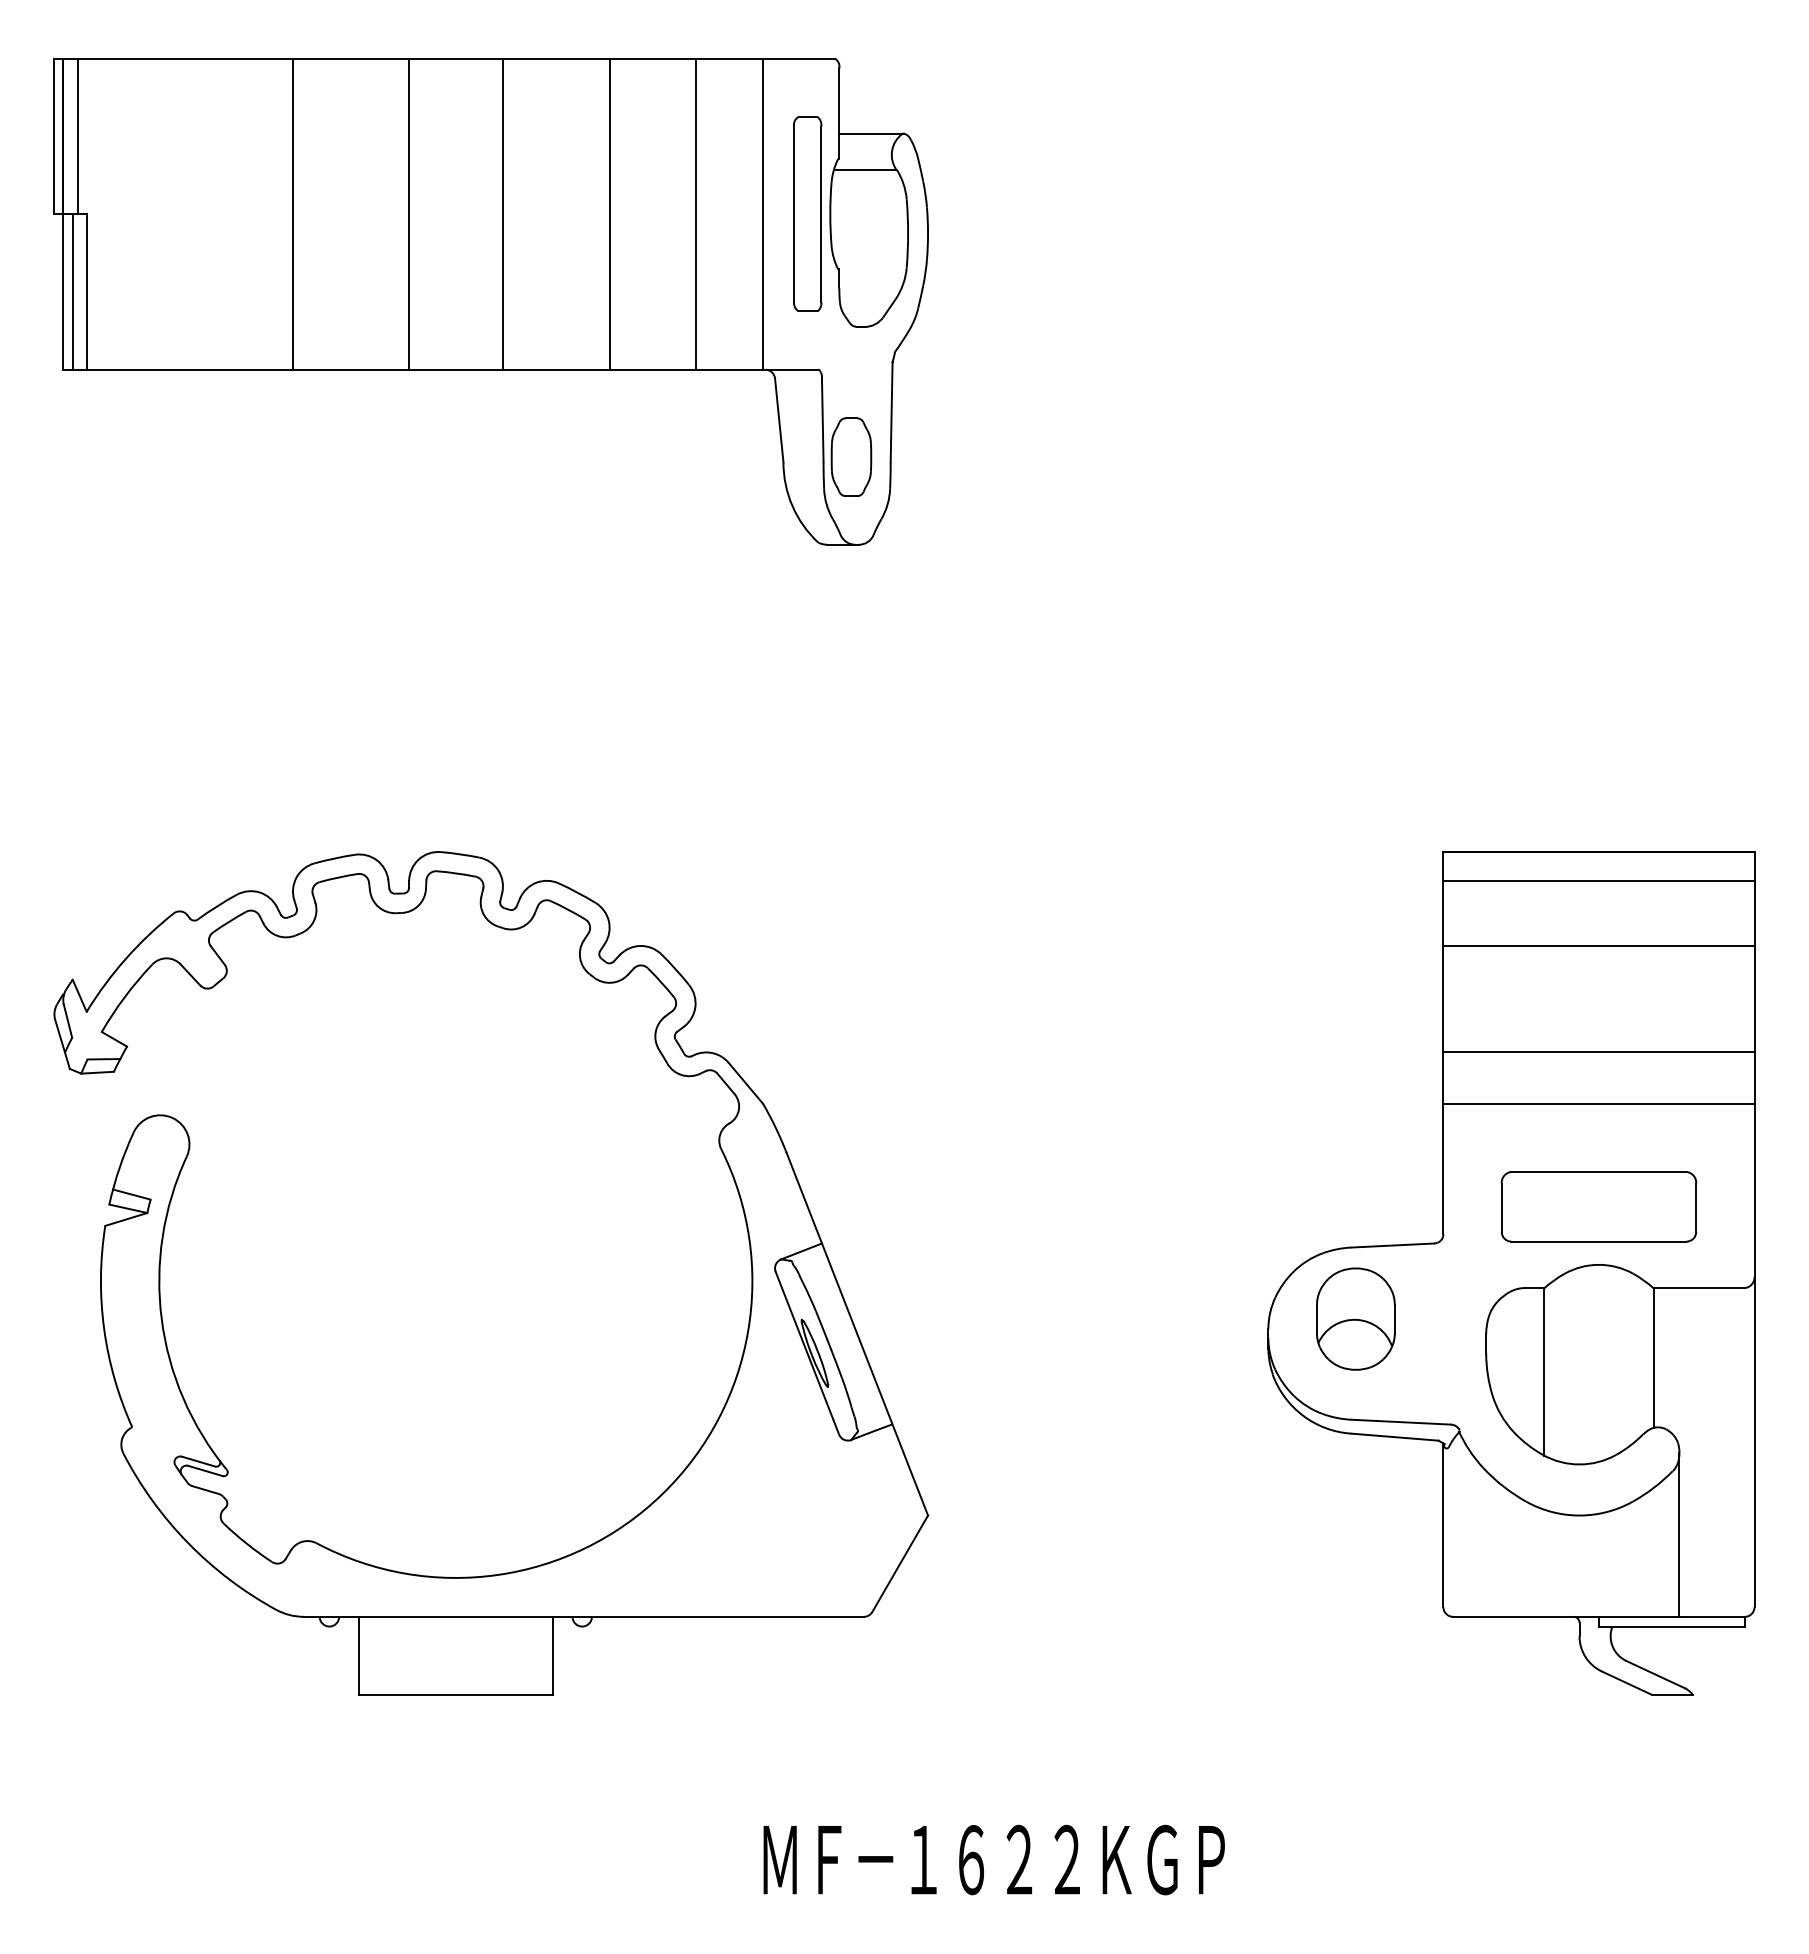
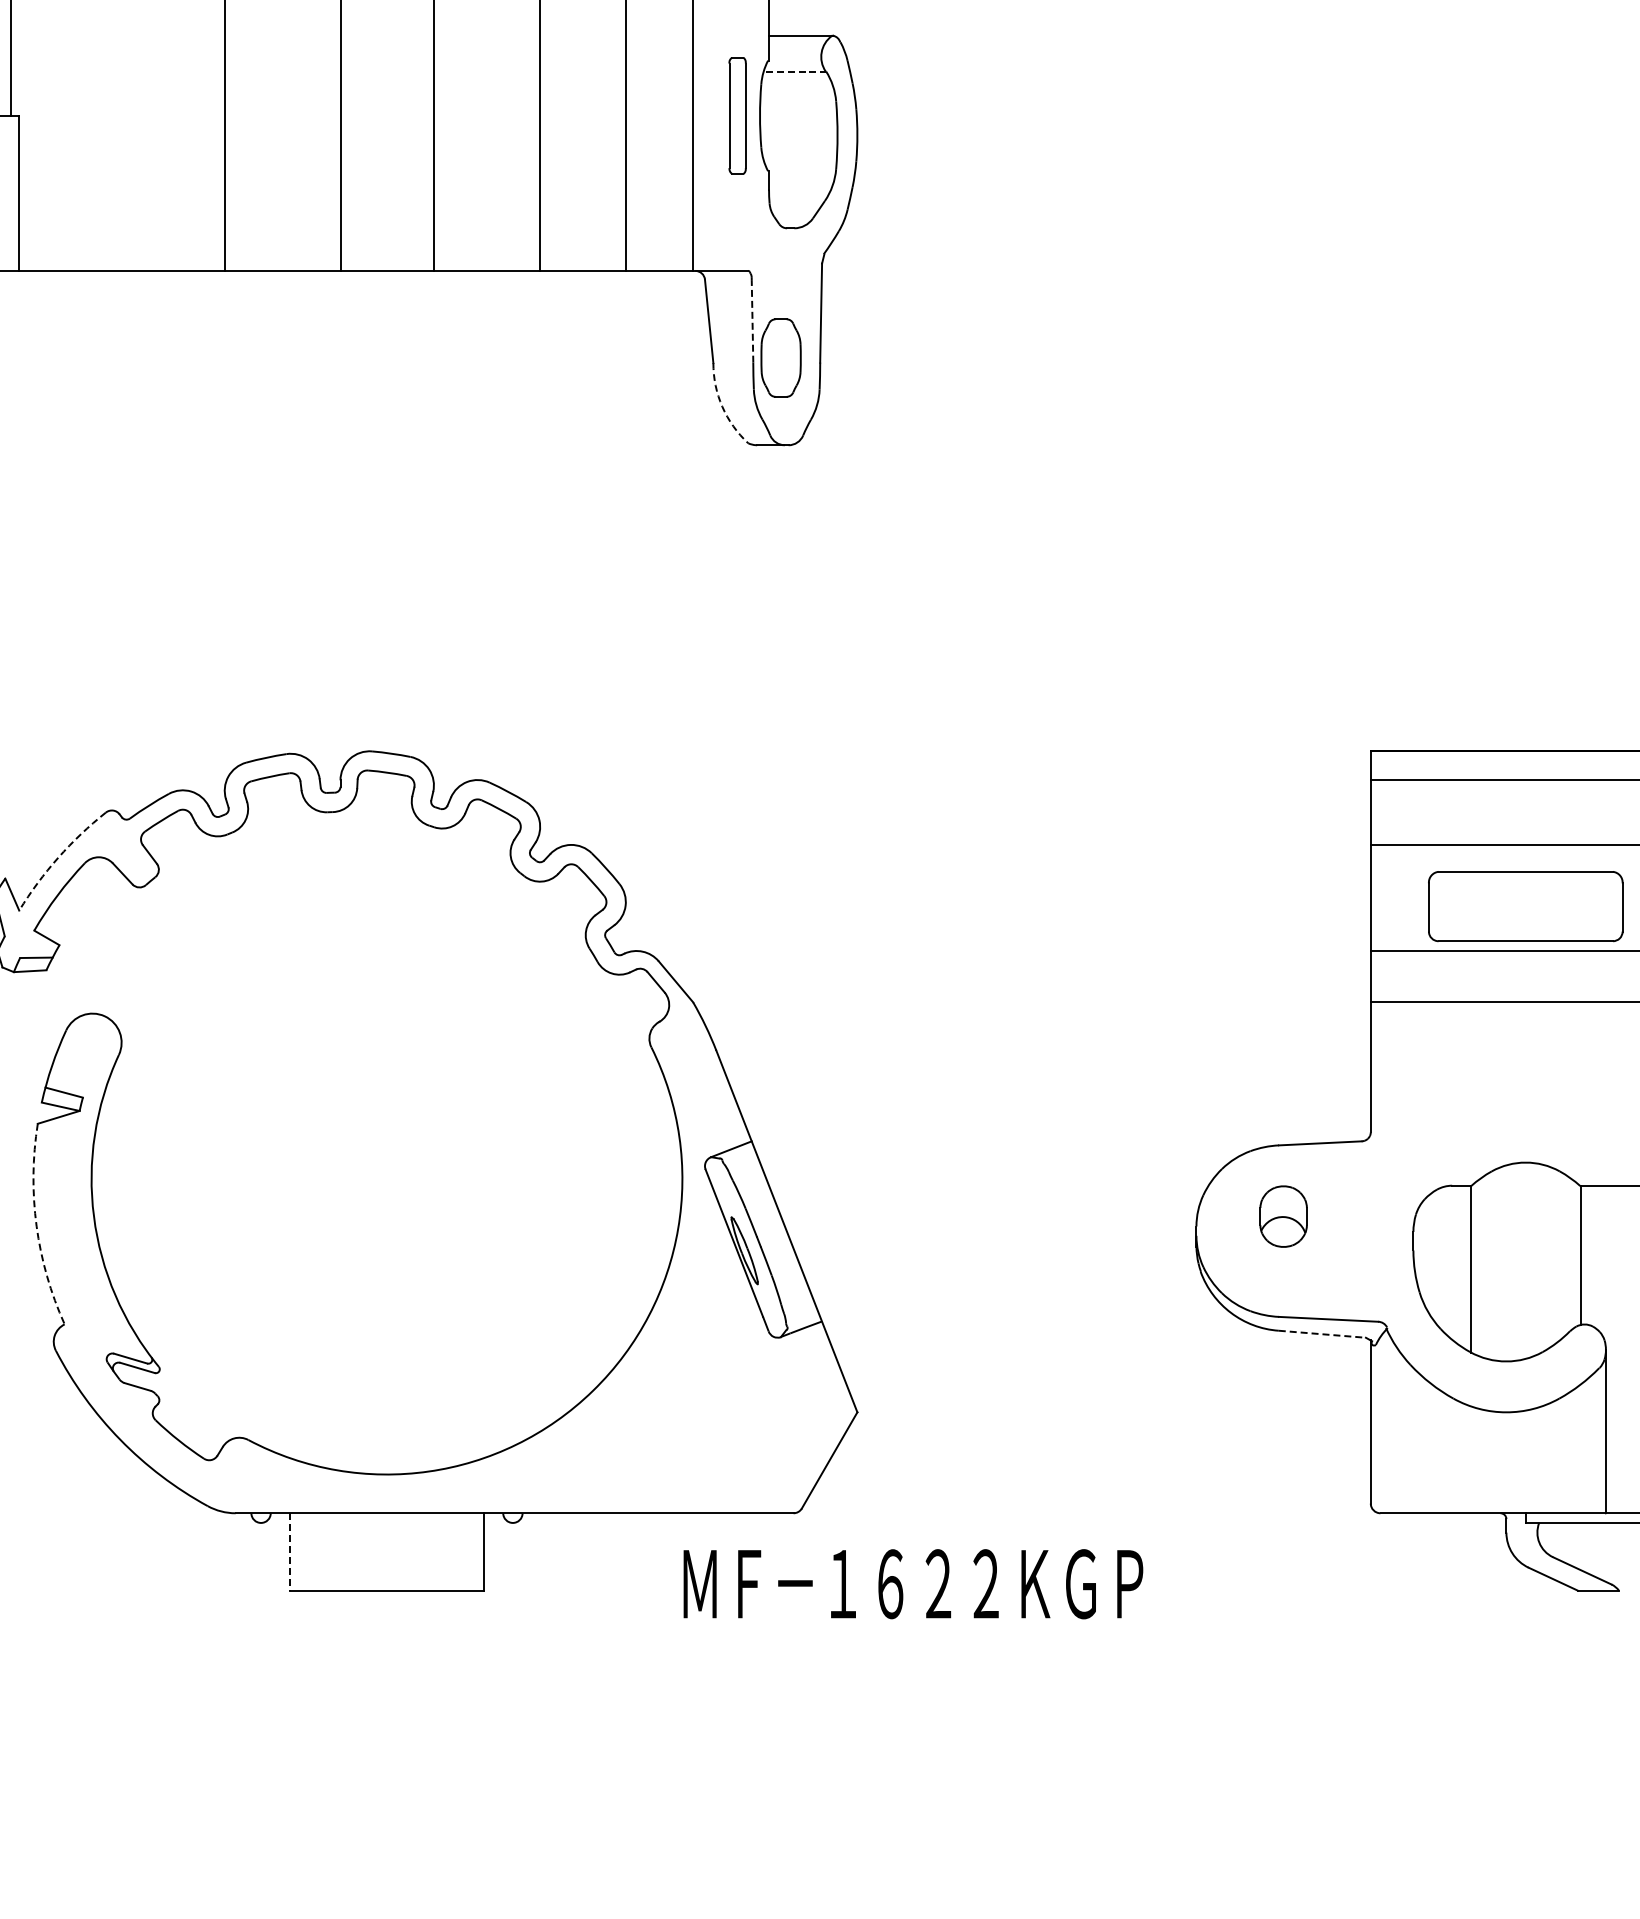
line: (866, 169) -> (796, 71), solid -> dashed
part: (807, 213) -> (737, 115), size x0.6
line: (72, 291) -> (5, 192), removed
line: (822, 419) -> (752, 320), solid -> dashed
arc: (792, 506) -> (722, 407), solid -> dashed
arc: (125, 958) -> (57, 857), solid -> dashed
part: (1598, 1206) -> (1525, 906), moved
part: (1355, 1318) -> (1283, 1216), size x0.6
arc: (104, 1328) -> (36, 1226), solid -> dashed
line: (1394, 1437) -> (1322, 1334), solid -> dashed
line: (358, 1655) -> (290, 1551), solid -> dashed
text: (993, 1859) -> (912, 1583), moved

